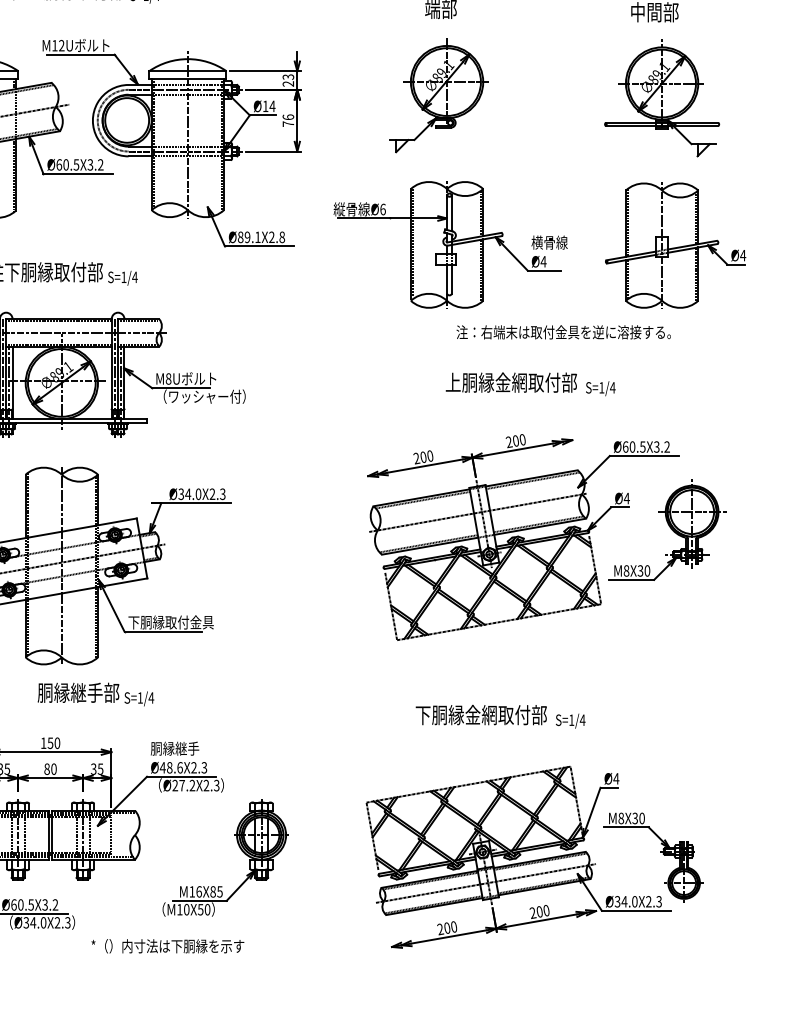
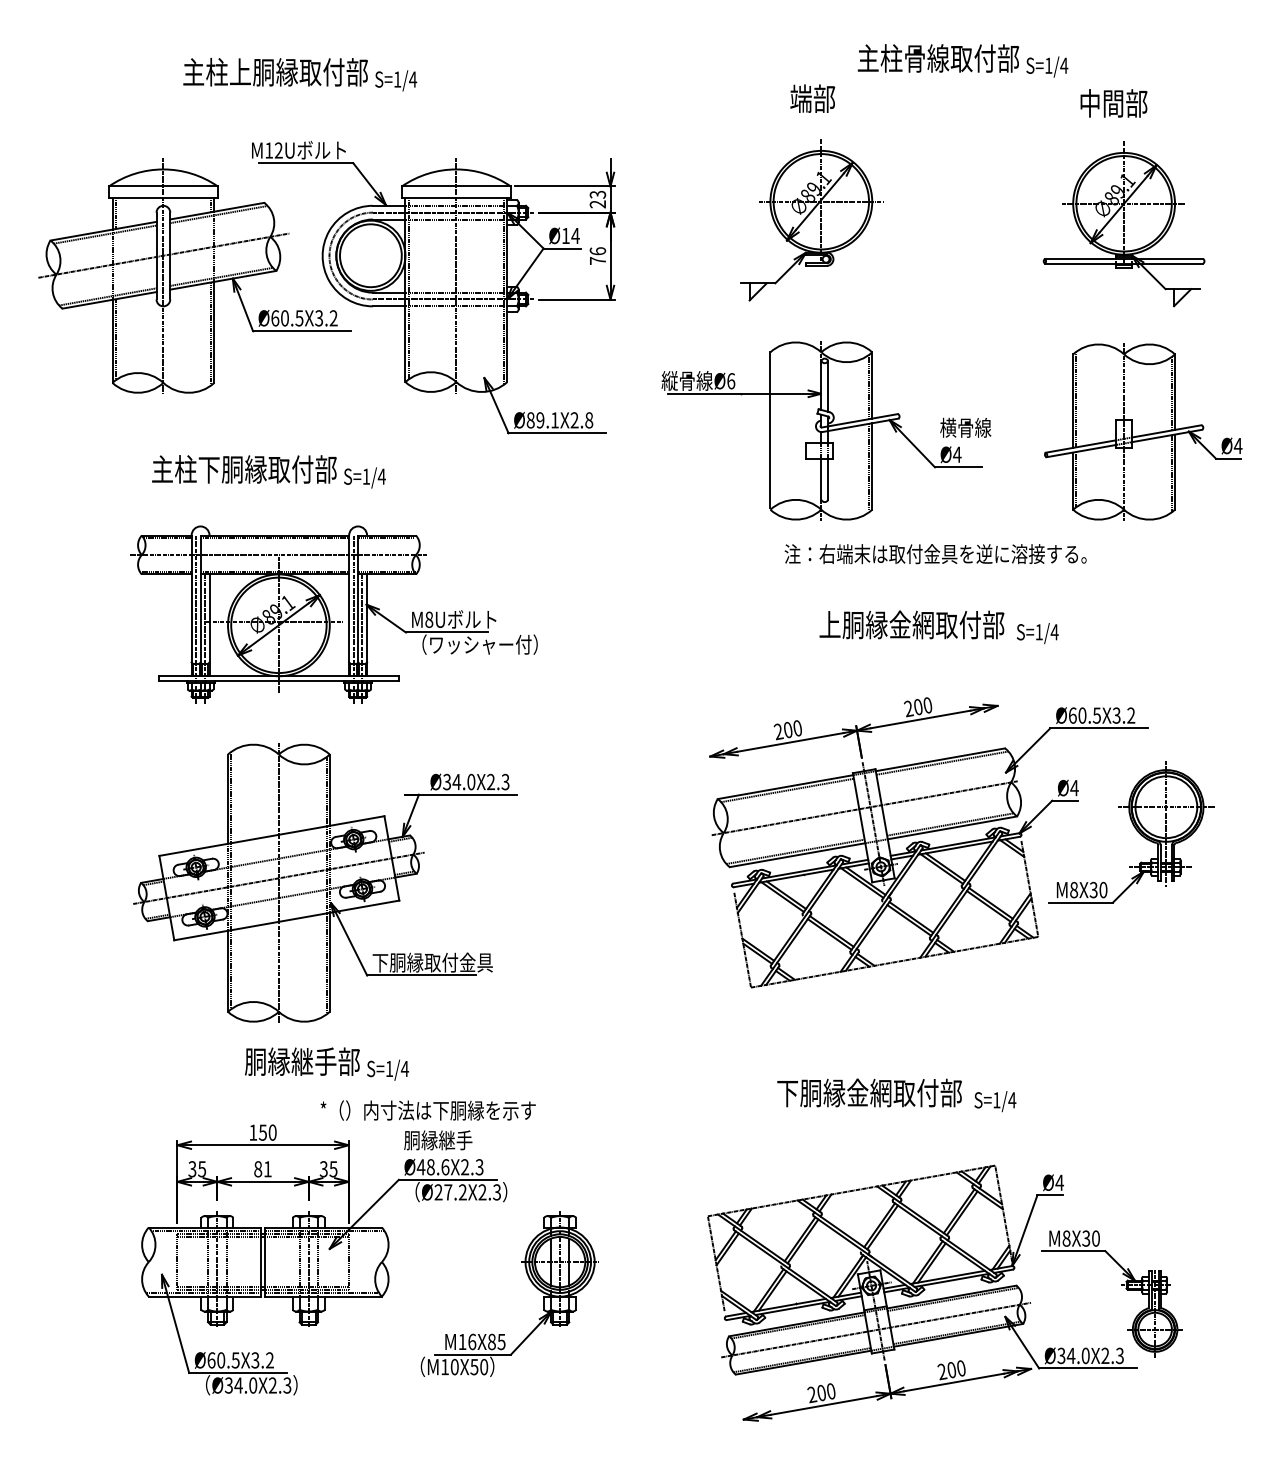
line: (413, 241) -> (773, 426), removed
text: (563, 332) -> (935, 554), moved
text: (53, 769) -> (267, 1169), 80 -> 81
text: (167, 946) -> (427, 1110), moved

